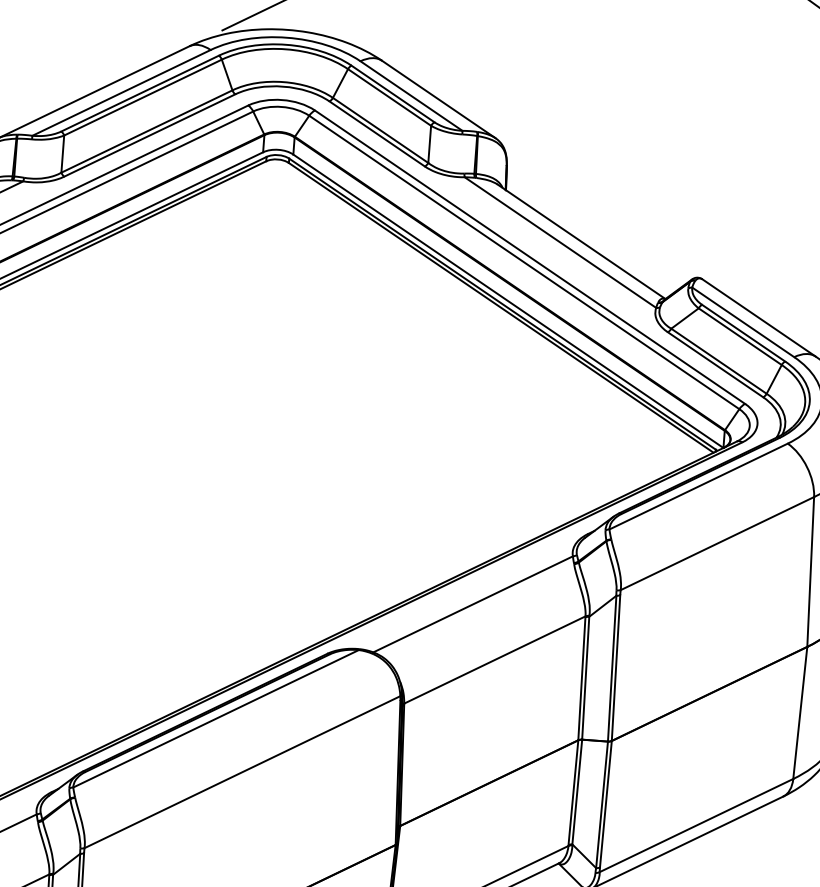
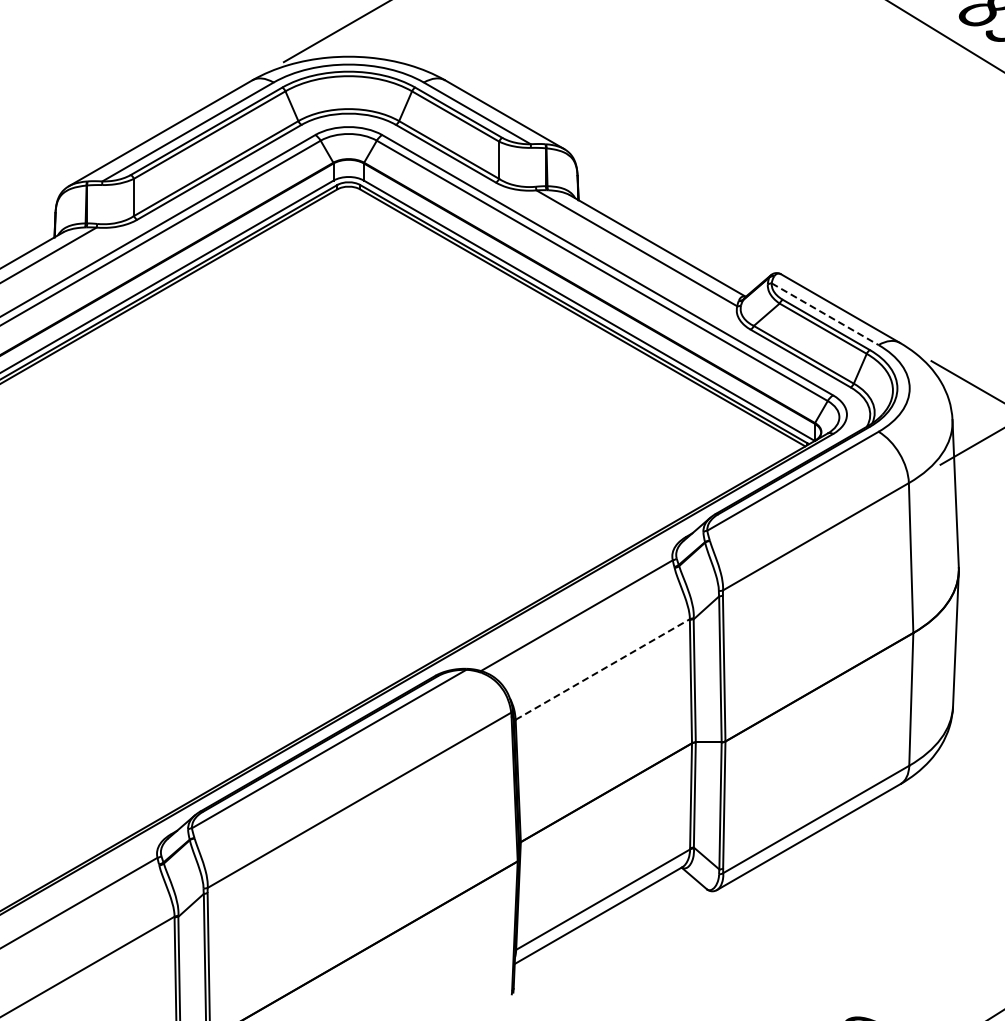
line: (743, 322) -> (825, 314), solid -> dashed
line: (494, 659) -> (602, 669), solid -> dashed

